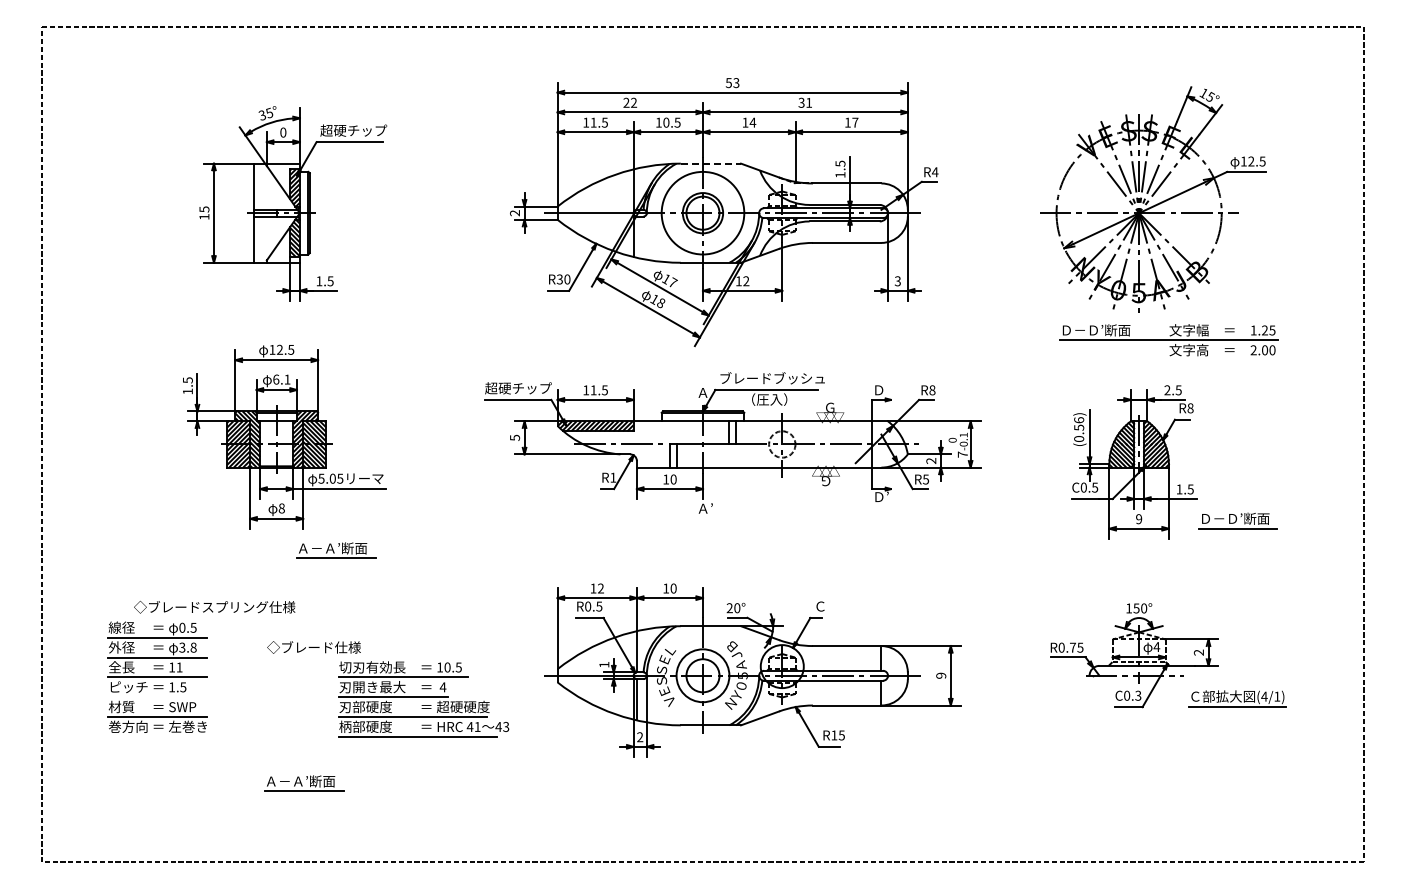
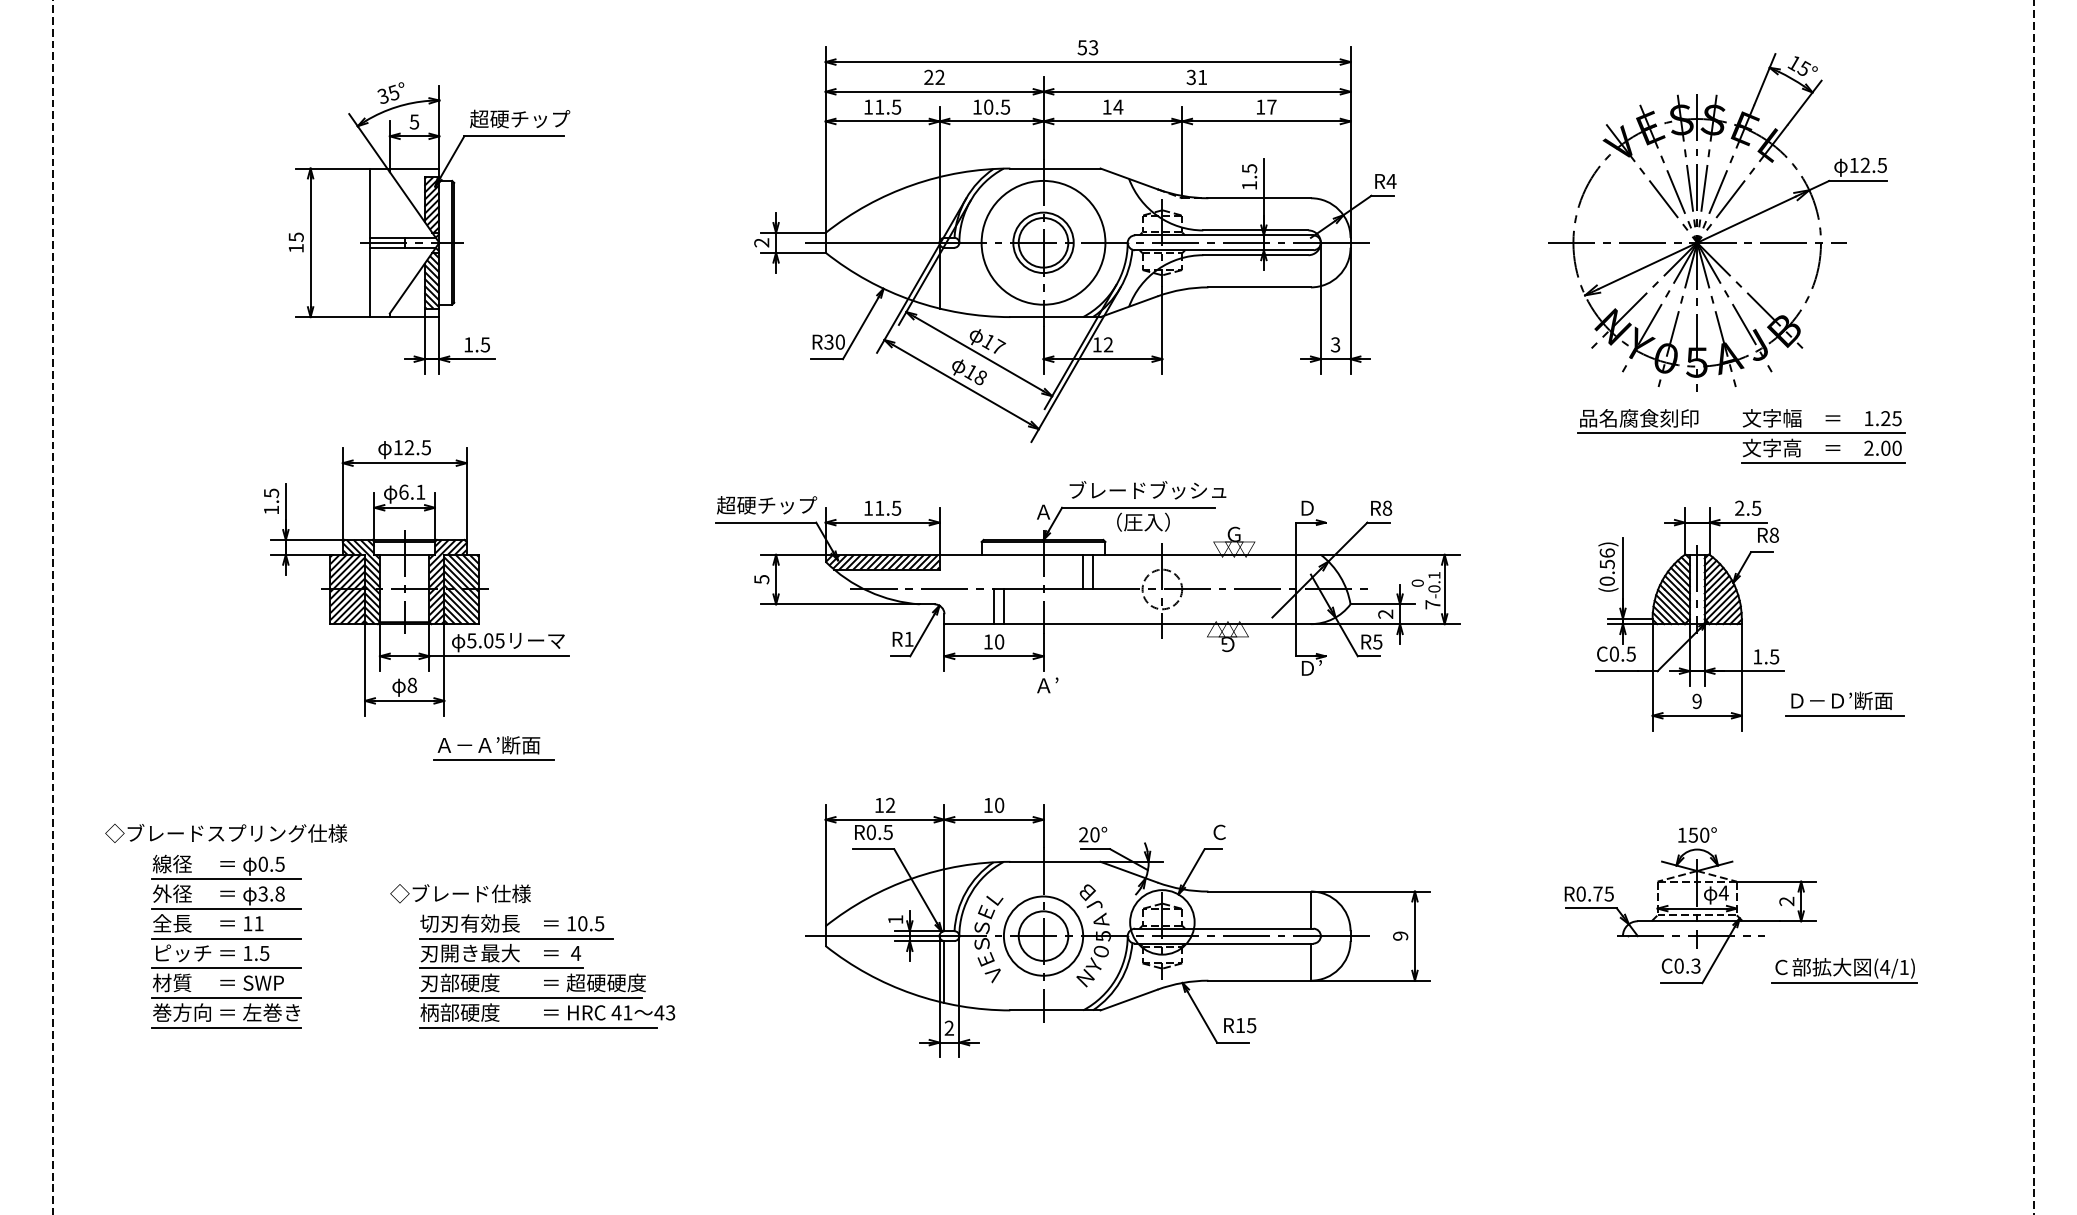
text: (283, 132) -> (414, 121), 0 -> 5
line: (711, 163) -> (1056, 168), dashed -> solid
text: (1100, 330) -> (1639, 418), Ｄ－Ｄ’断面 -> 品名腐食刻印
line: (1222, 360) -> (1822, 463), added
text: (214, 607) -> (225, 833), moved
line: (157, 697) -> (225, 968), added
part: (423, 699) -> (546, 971), moved
line: (157, 736) -> (225, 1027), added
part: (304, 783) -> (446, 1097), removed

